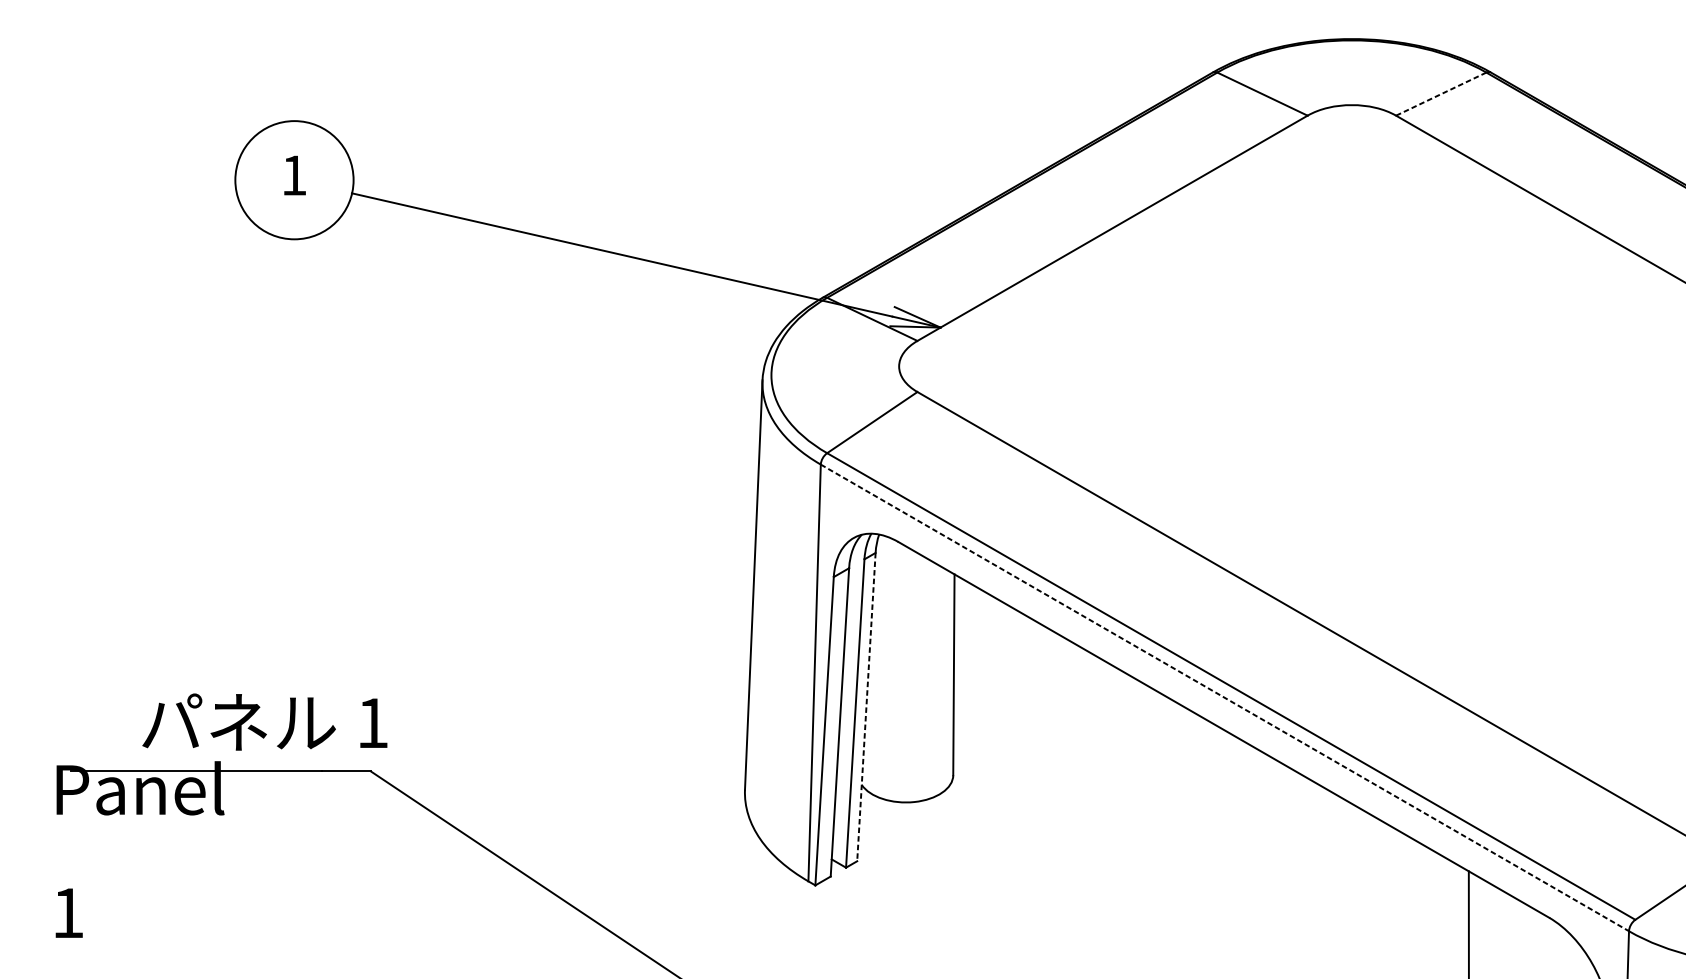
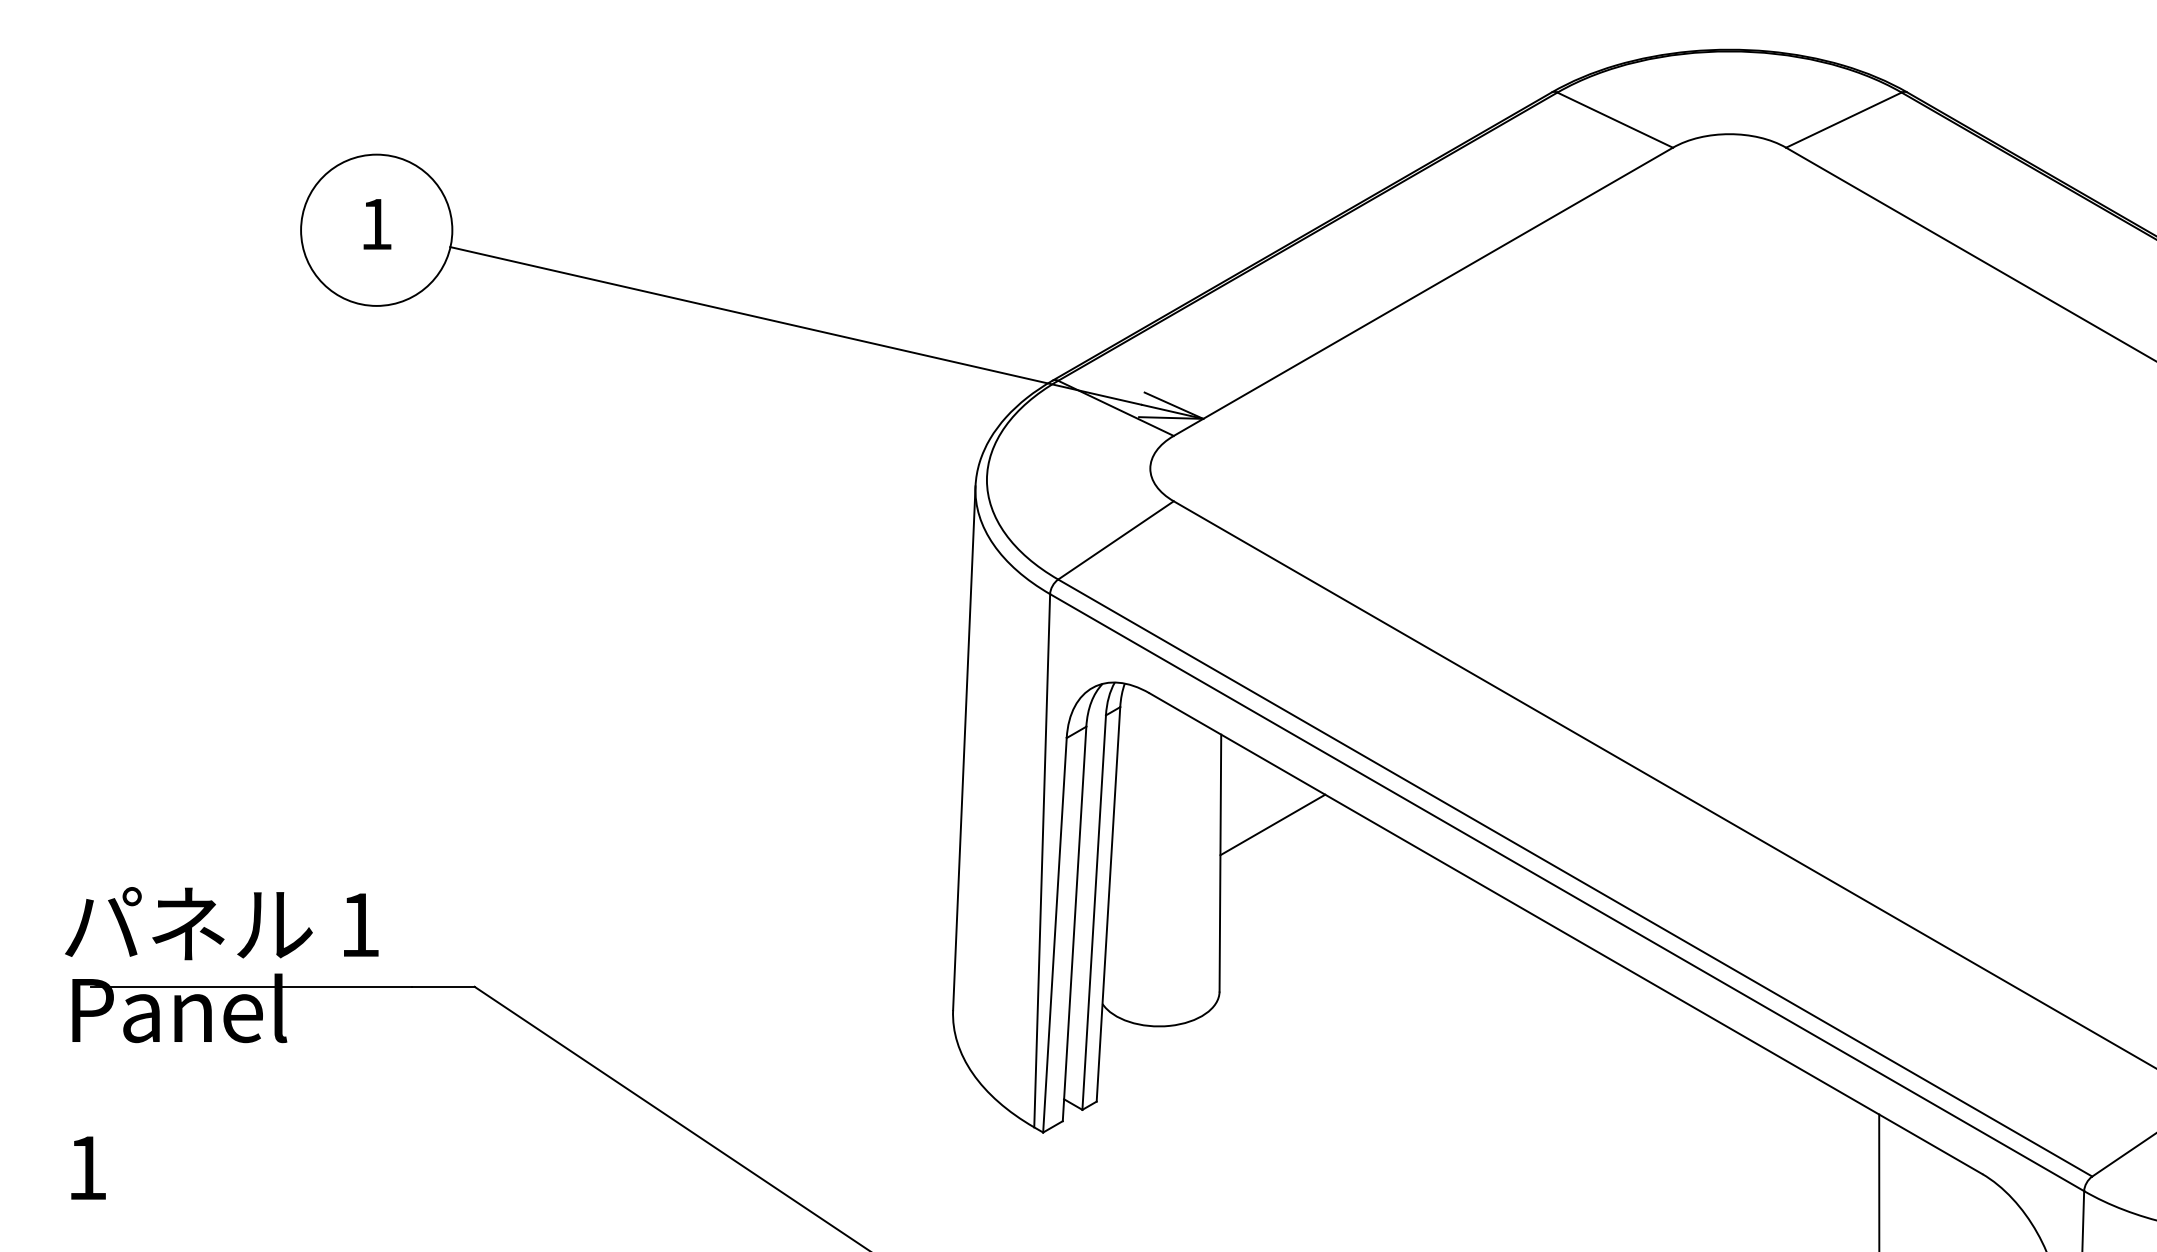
line: (1440, 94) -> (1843, 120), dashed -> solid
line: (994, 644) -> (1272, 824), added
line: (1225, 697) -> (1567, 892), dashed -> solid
line: (866, 707) -> (1108, 904), dashed -> solid
text: (264, 722) -> (221, 923), moved

